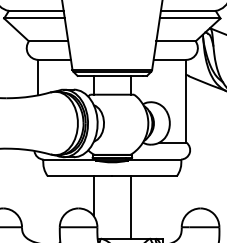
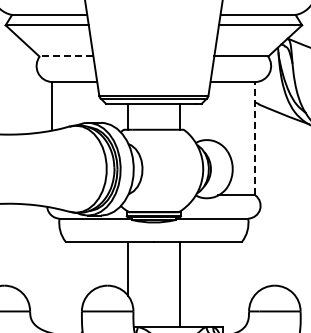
line: (47, 41) -> (65, 56), solid -> dashed
line: (186, 101) -> (255, 138), solid -> dashed

